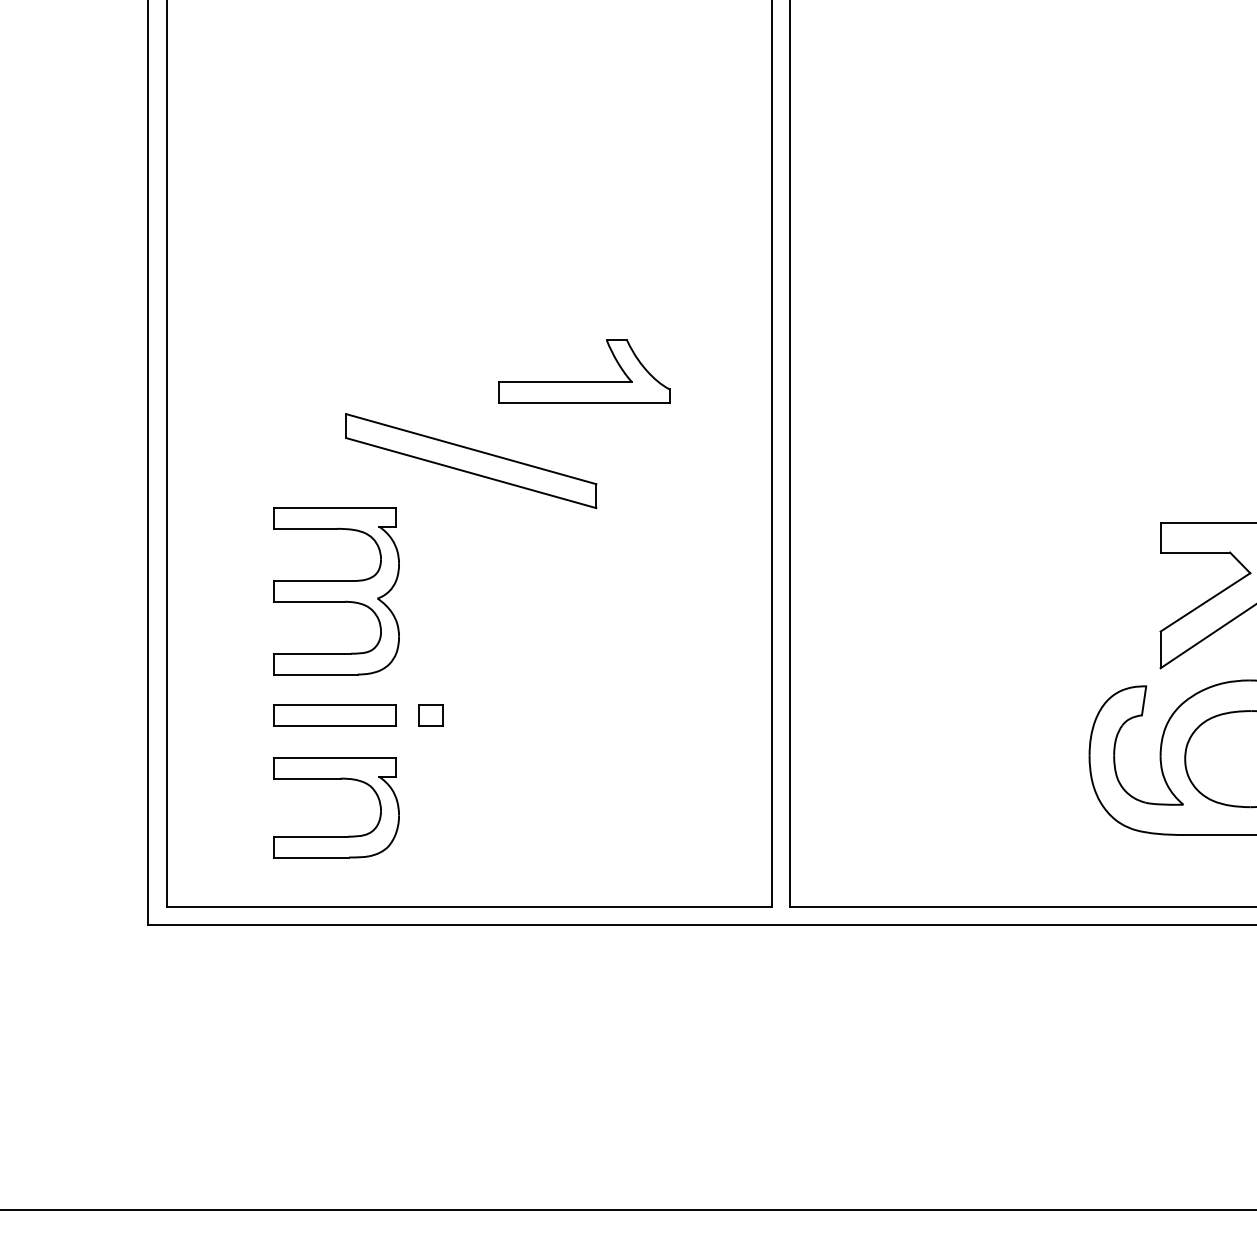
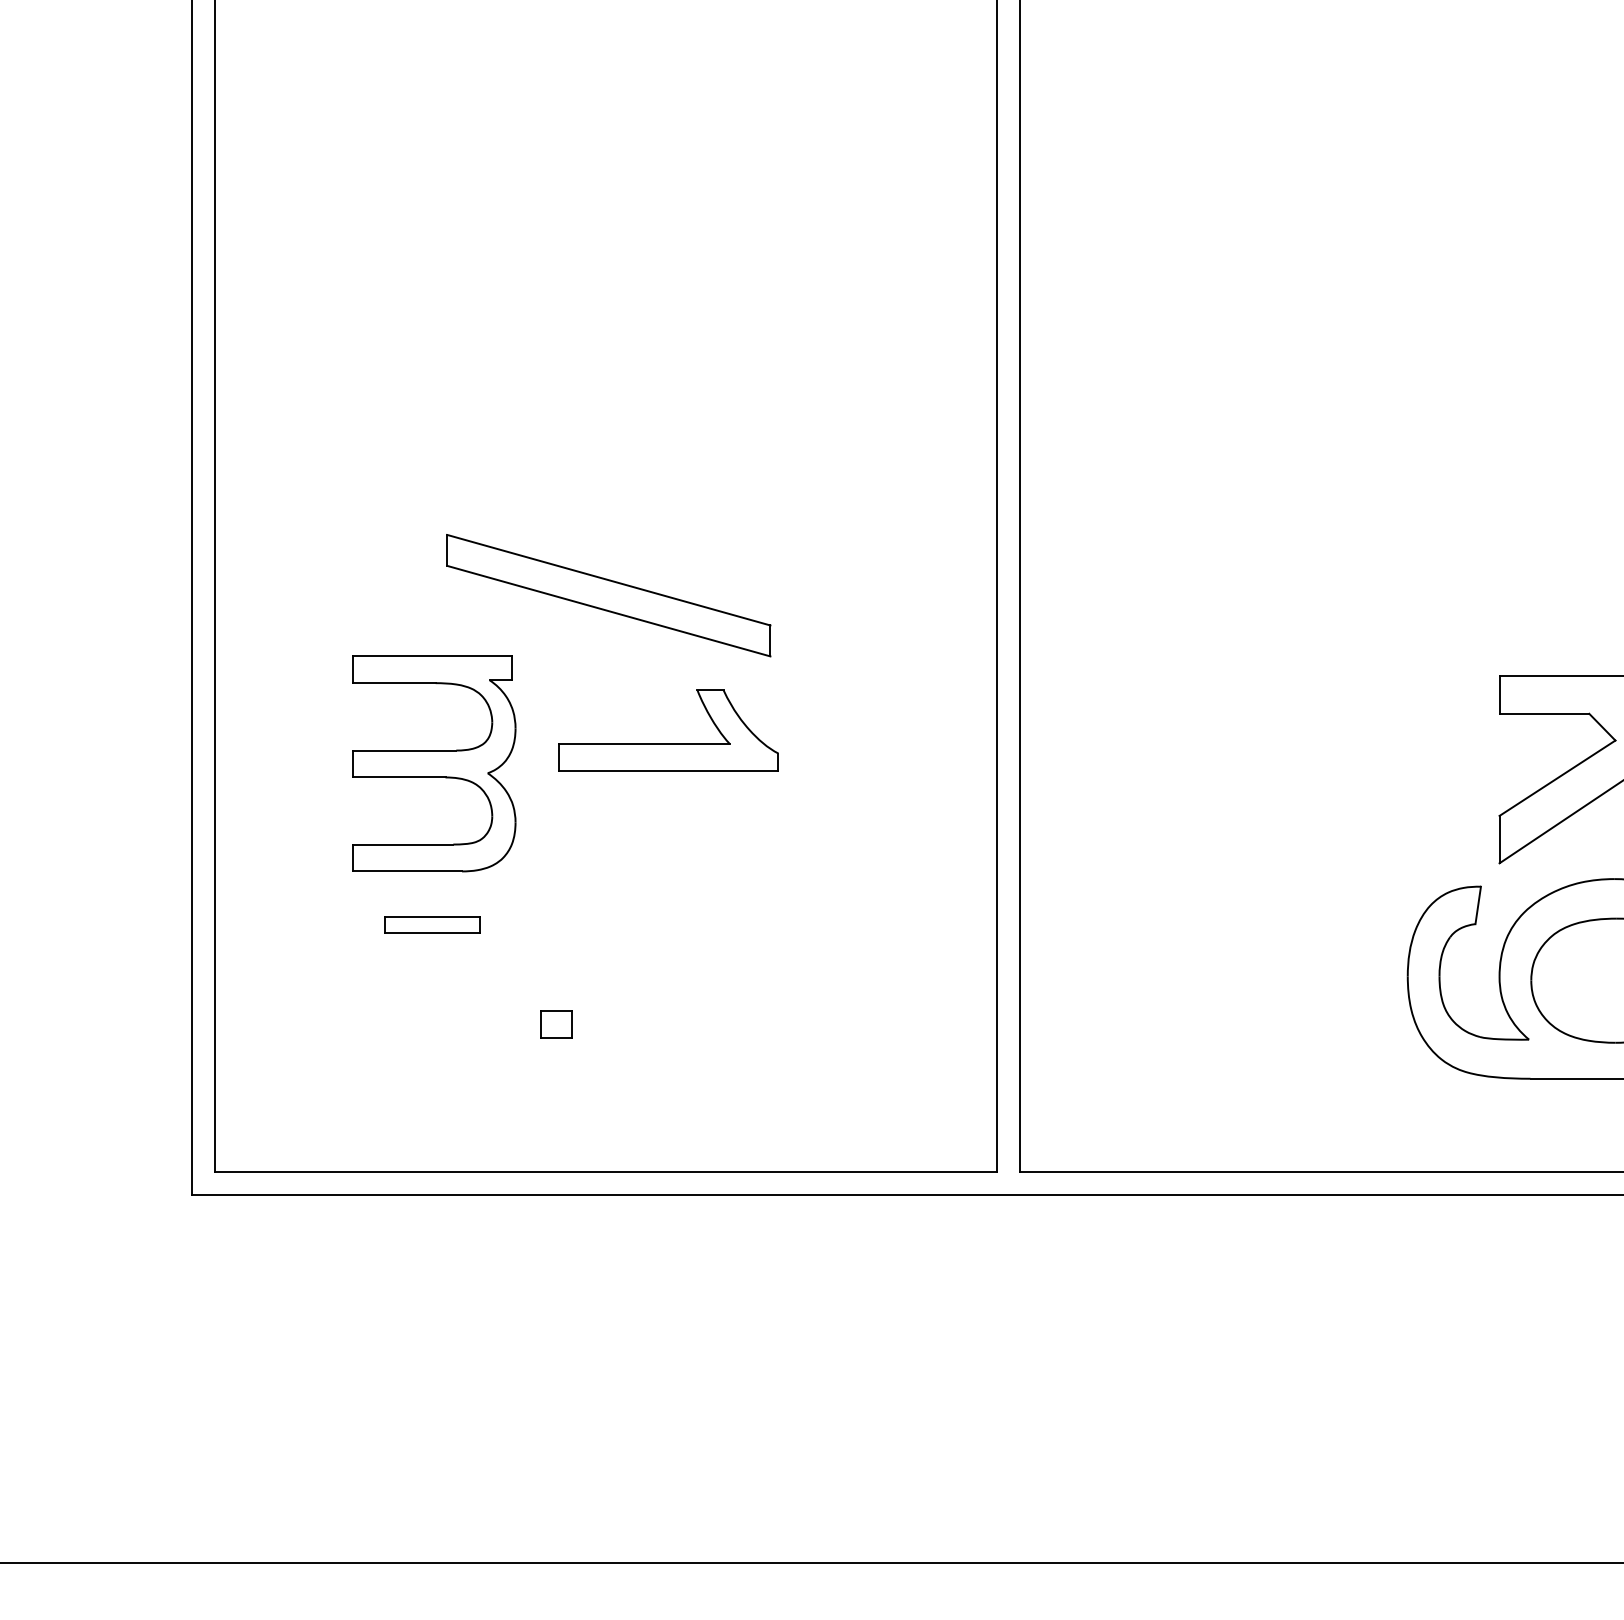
part: (584, 381) -> (668, 743), moved
part: (334, 715) -> (432, 924), size x0.6
part: (430, 715) -> (556, 1023), moved
part: (336, 779) -> (434, 1007), removed

